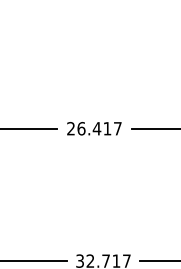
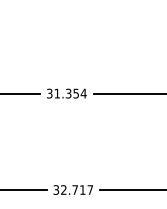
text: (94, 128) -> (66, 93), 26.417 -> 31.354

